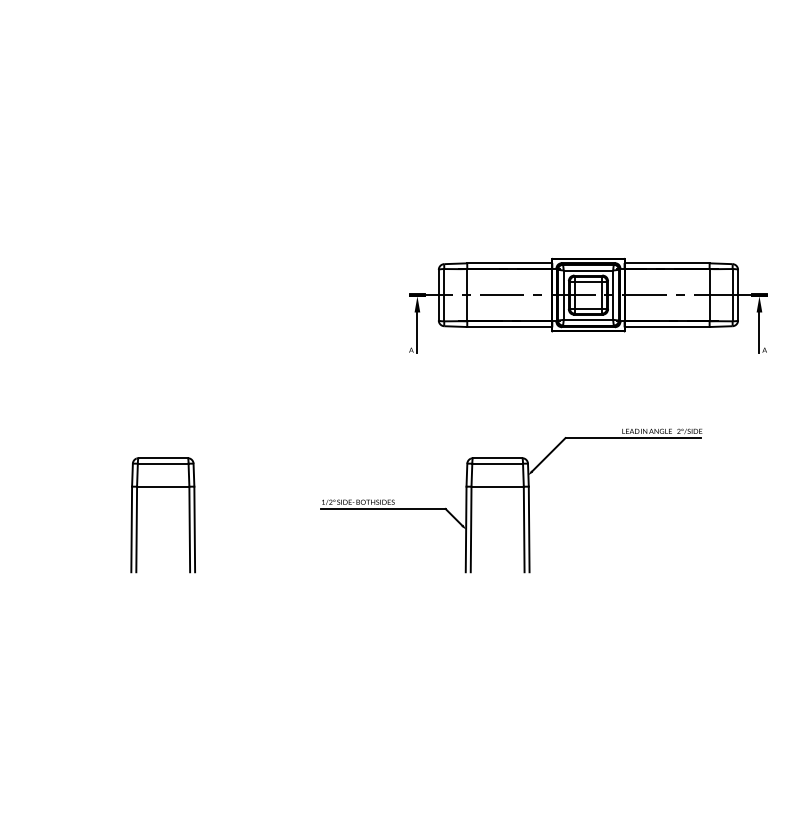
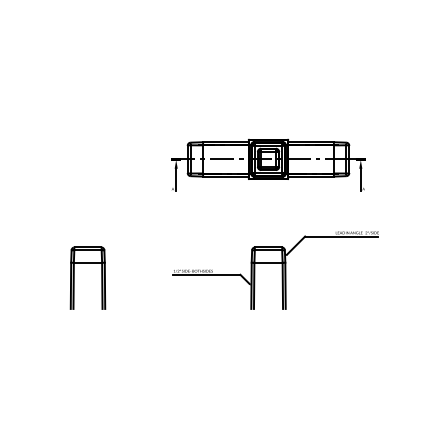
part: (588, 304) -> (268, 164), moved

